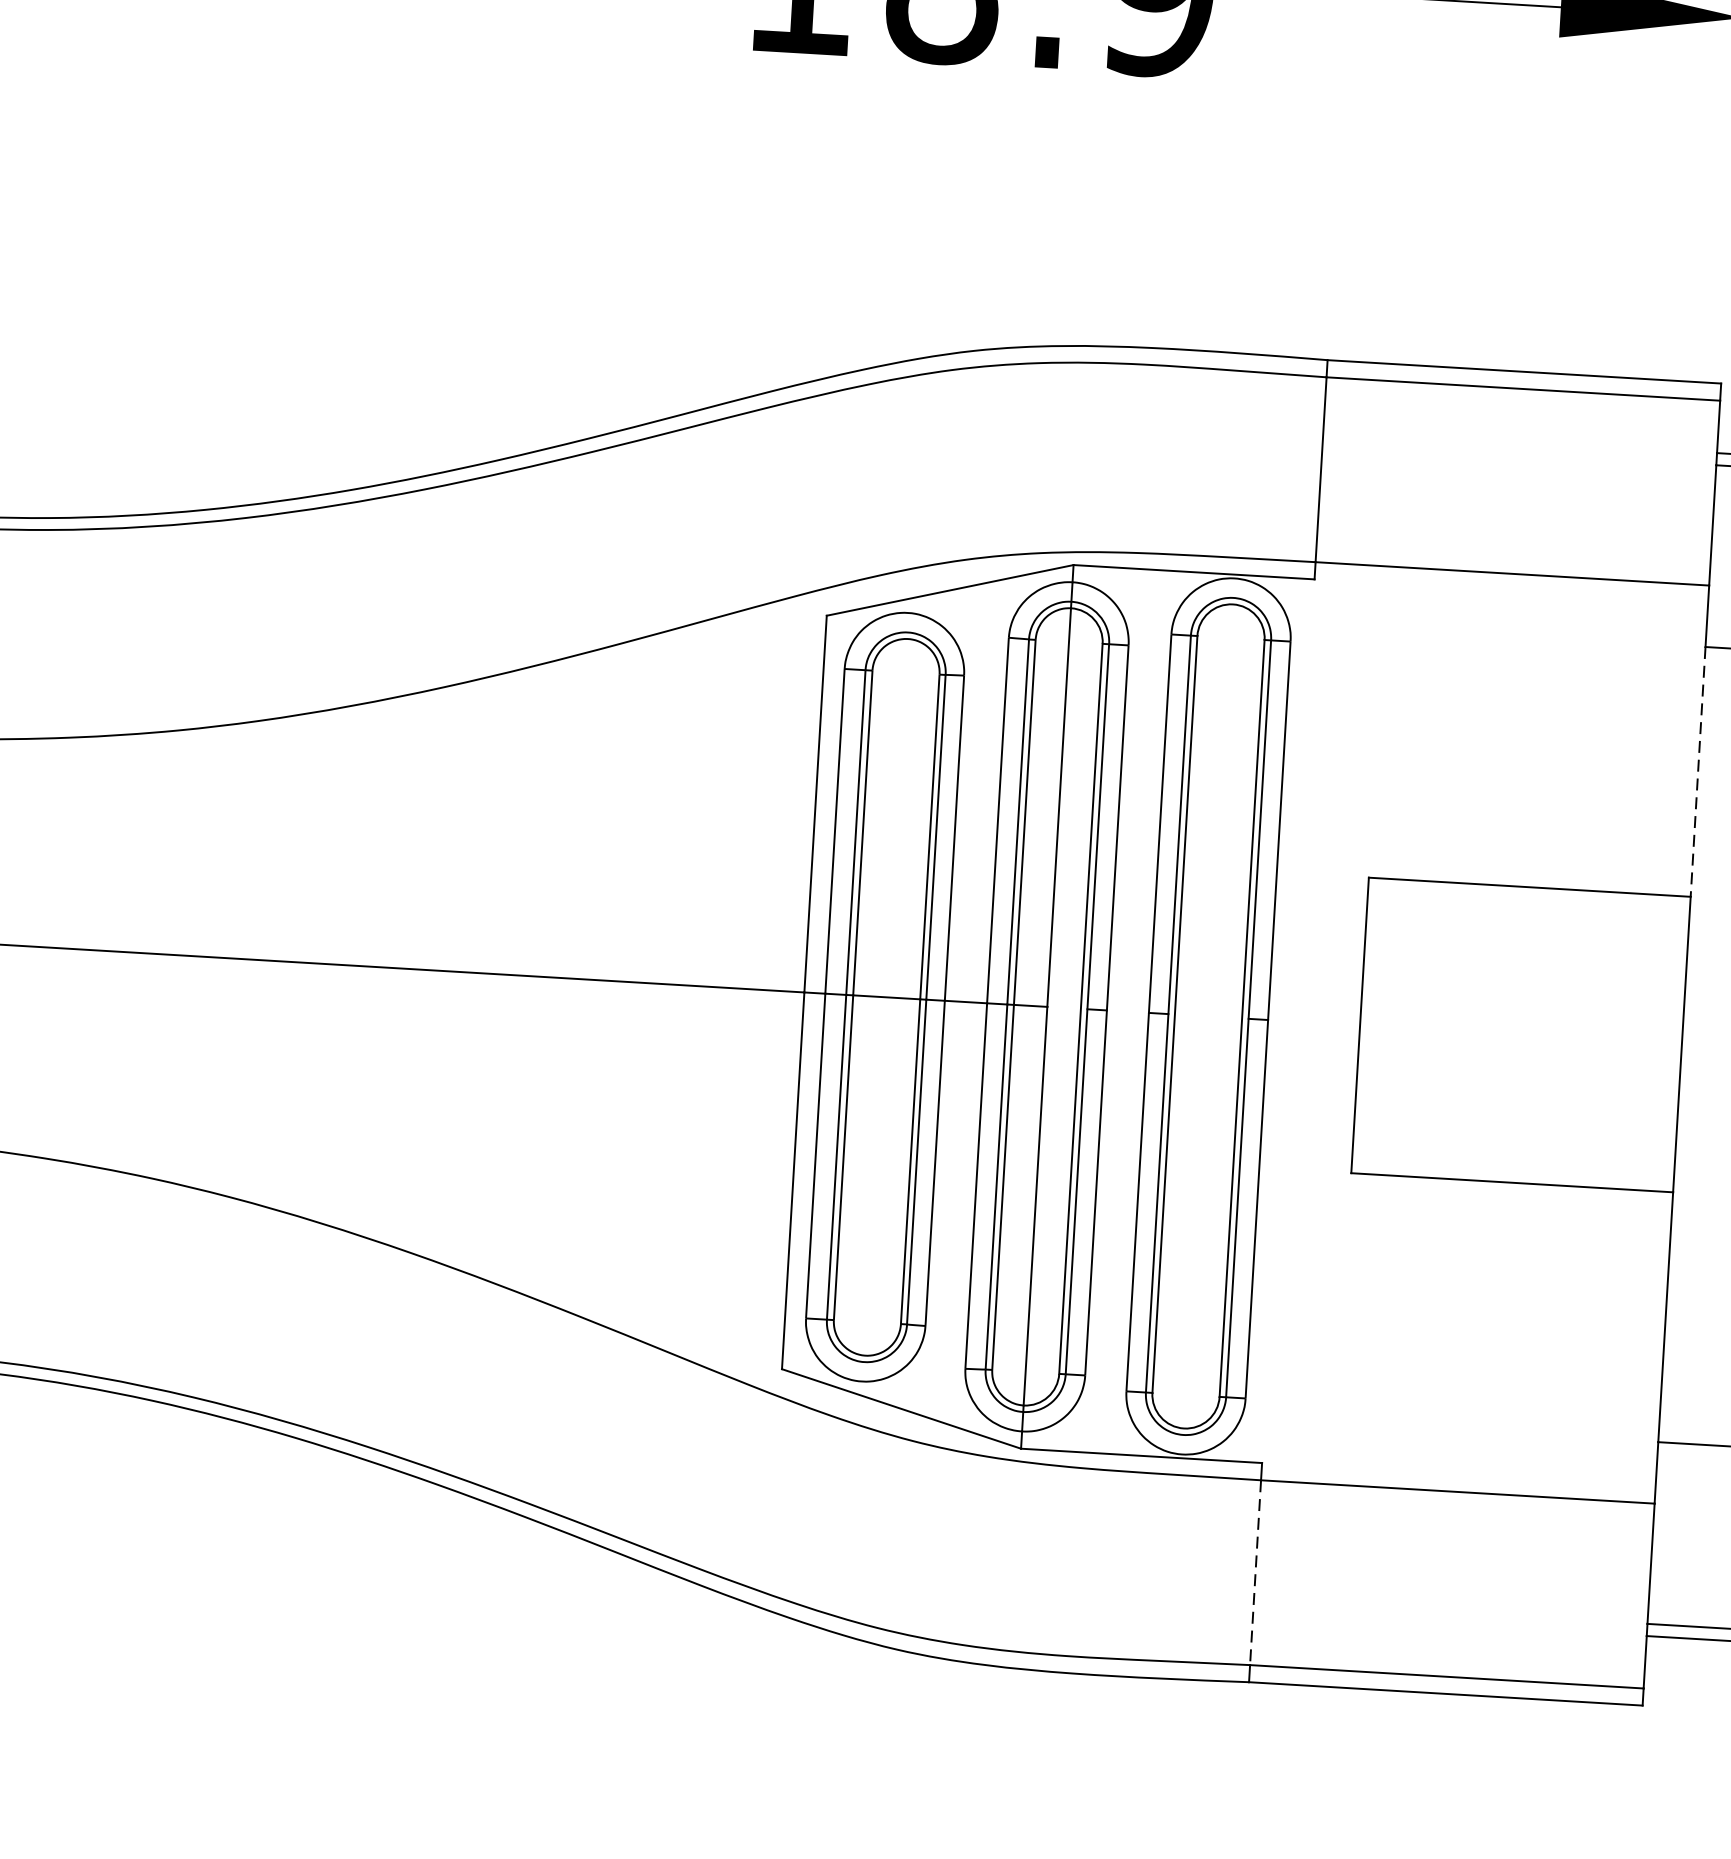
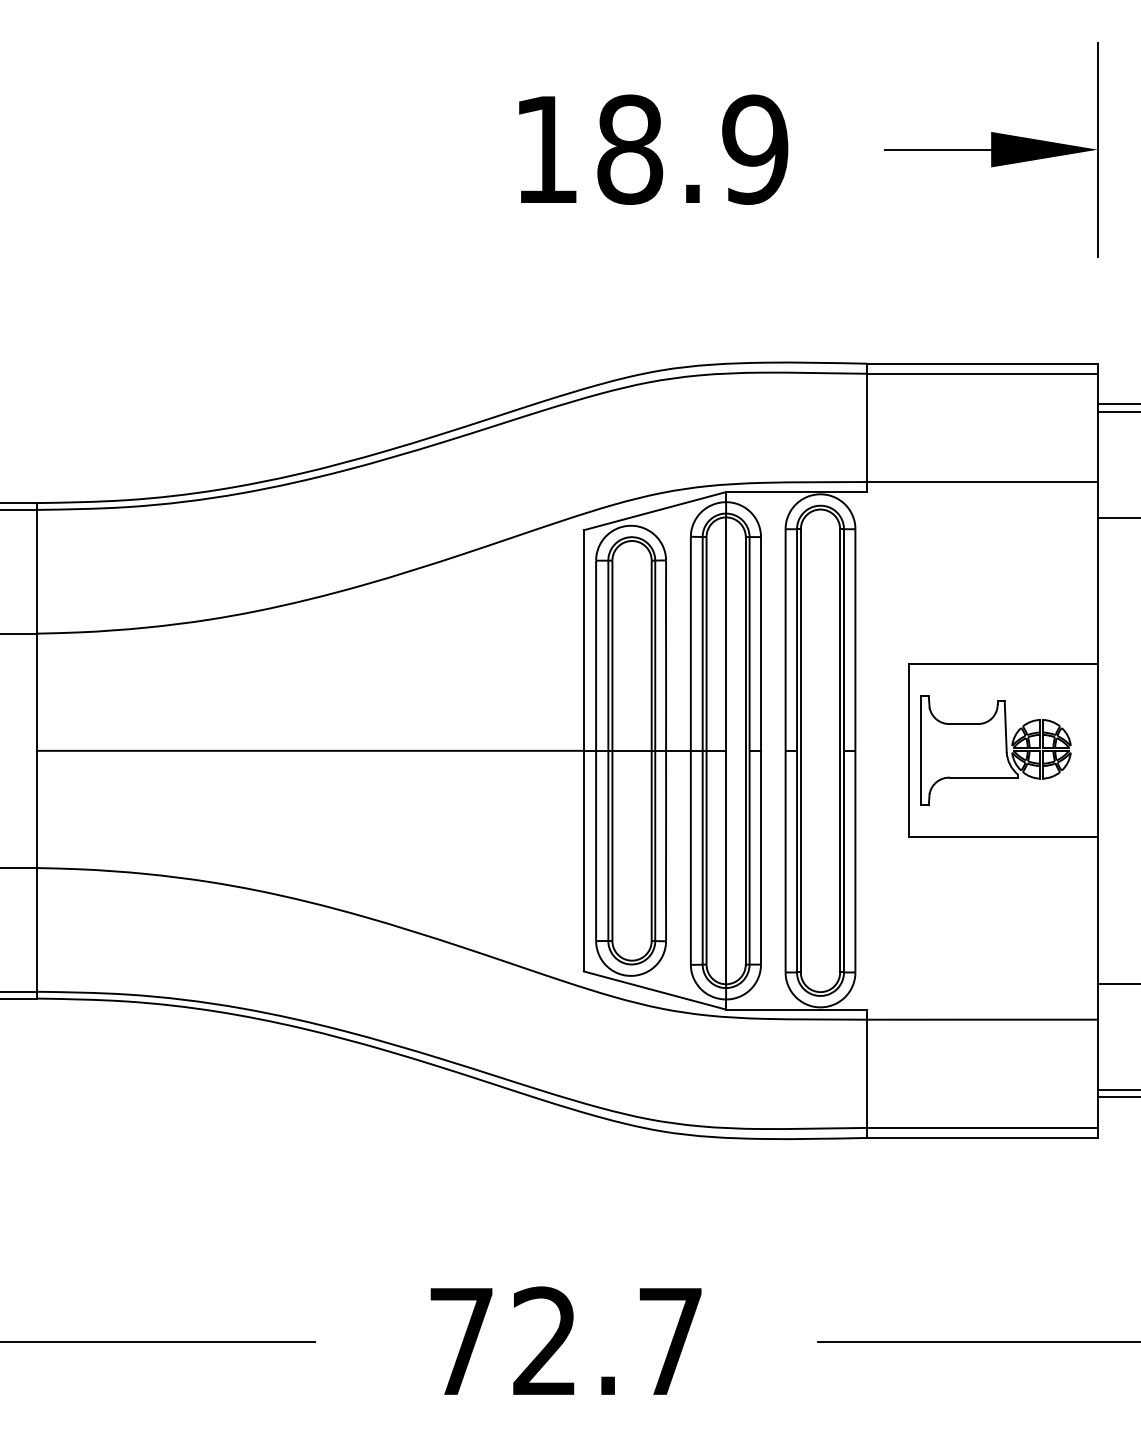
line: (1697, 772) -> (1097, 591), dashed -> solid
part: (1507, 1033) -> (995, 750), added
line: (1255, 1573) -> (867, 1074), dashed -> solid

